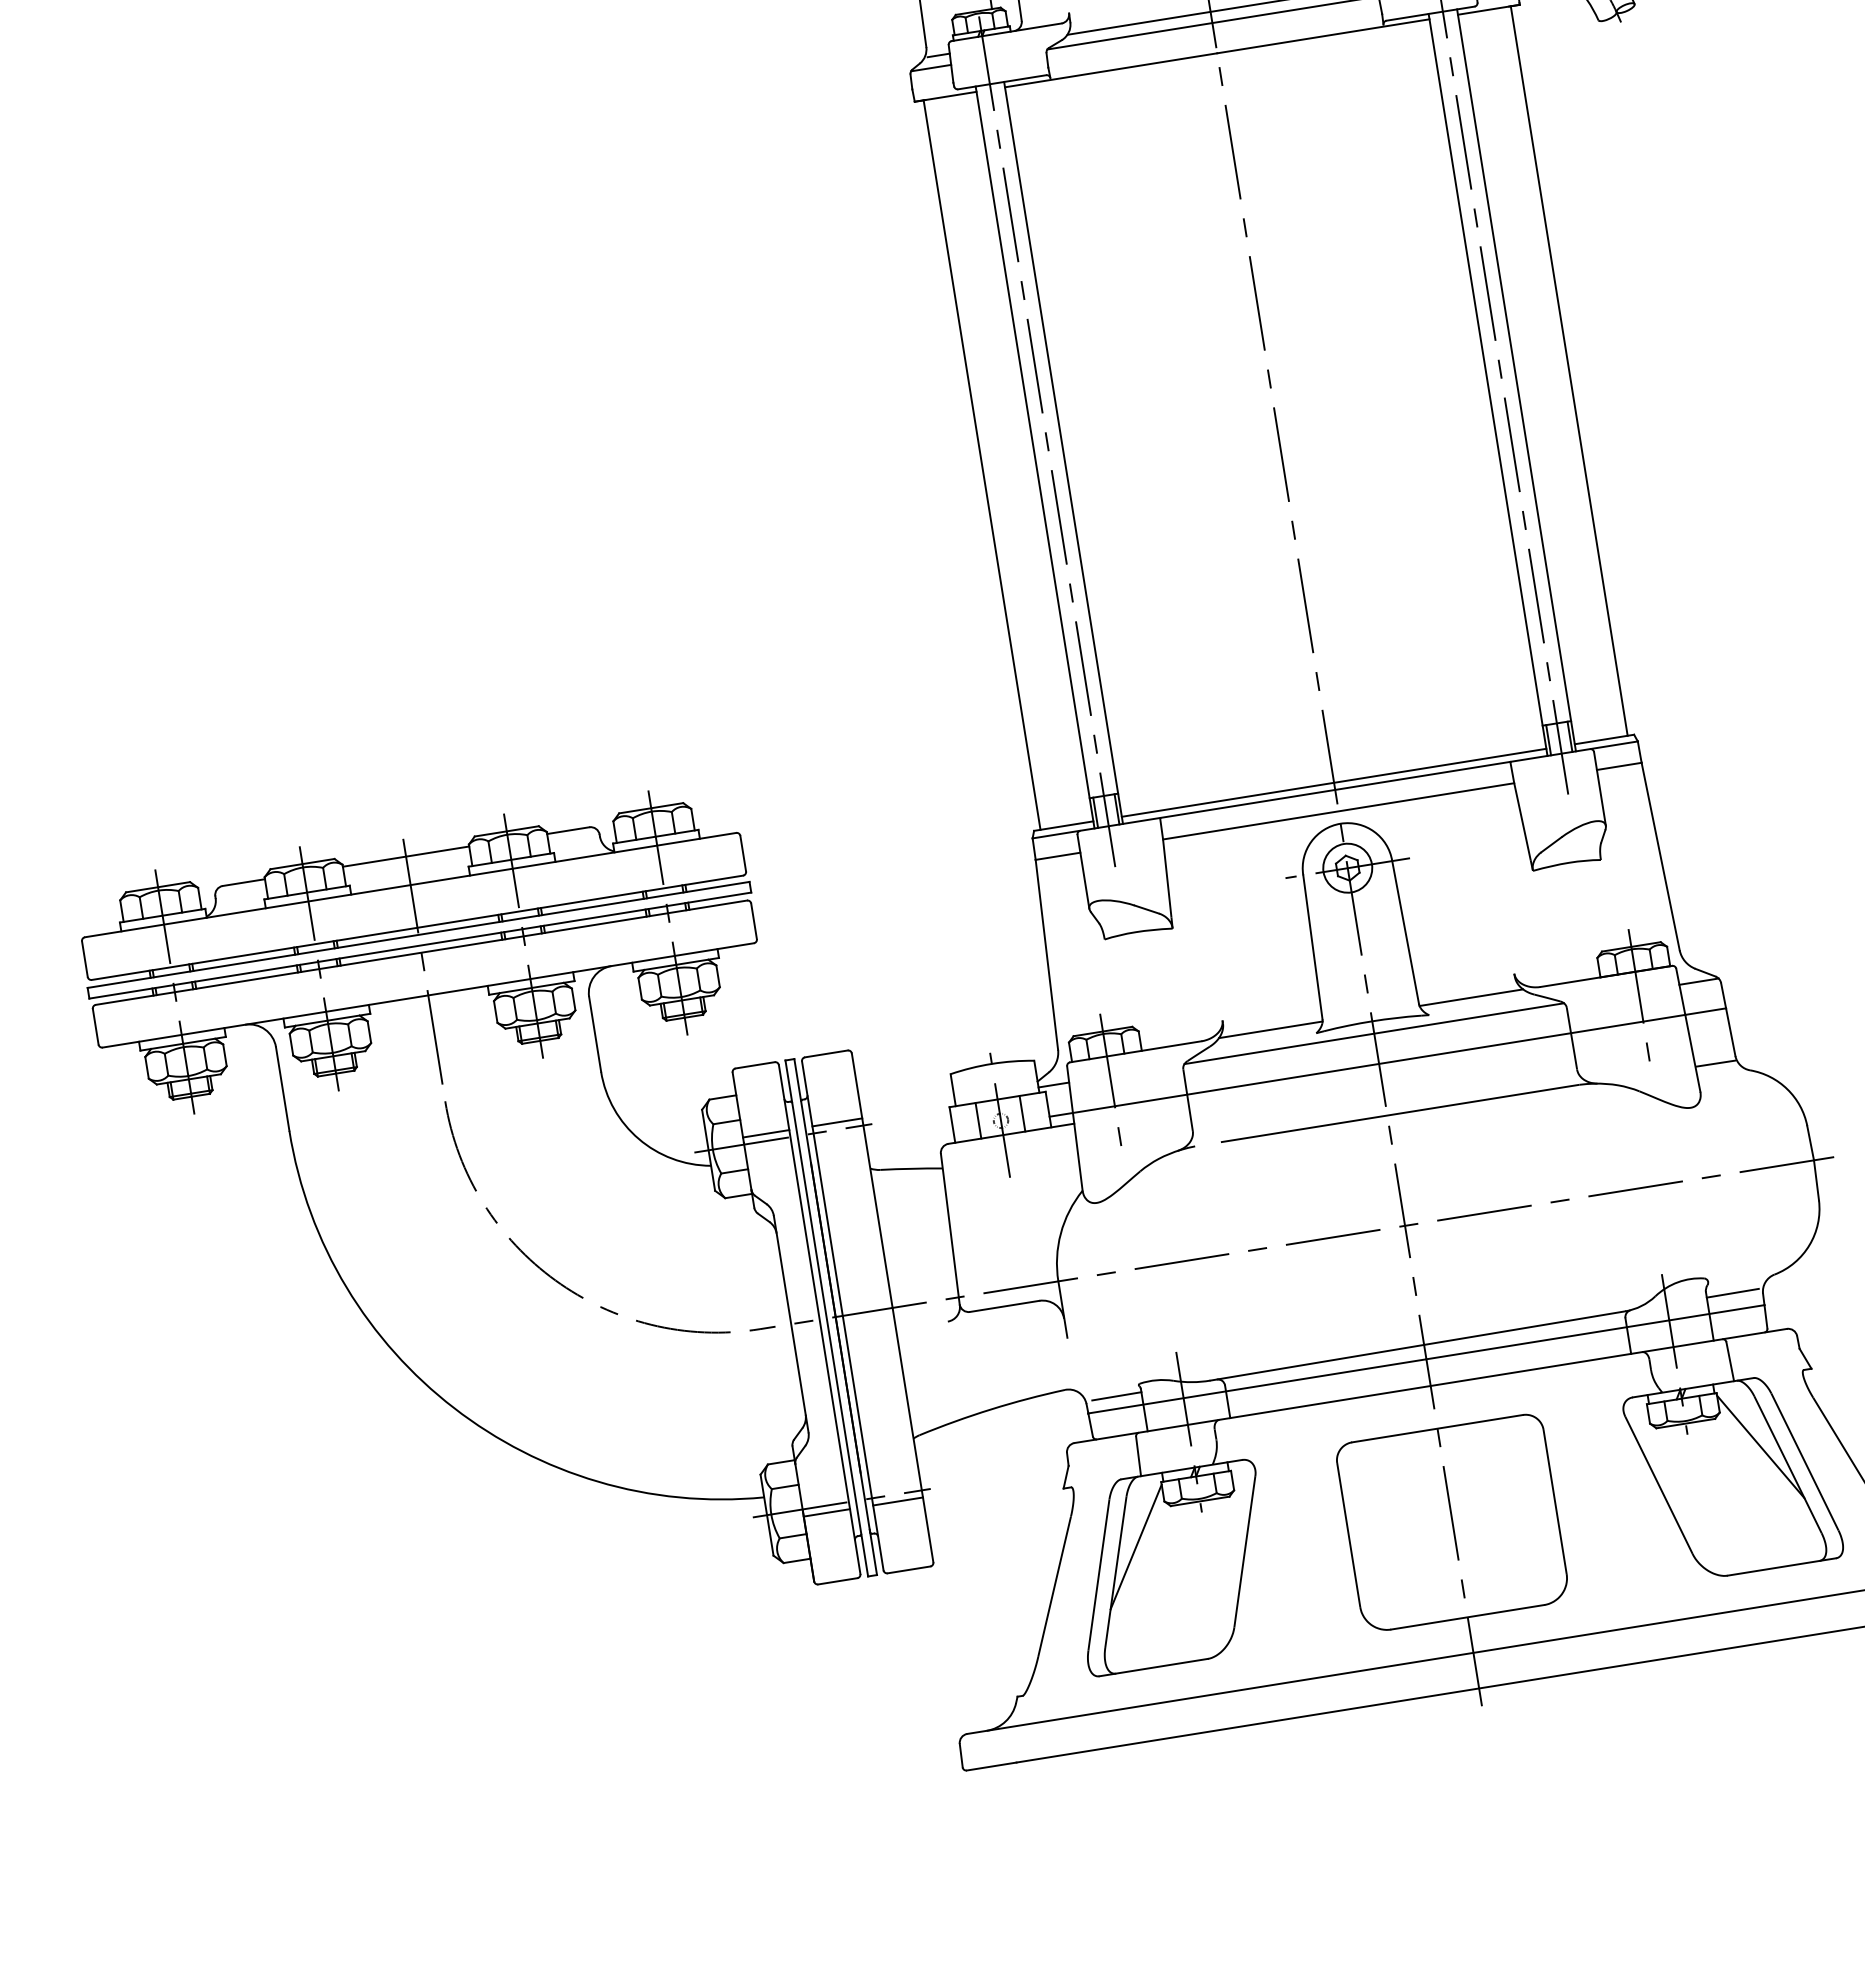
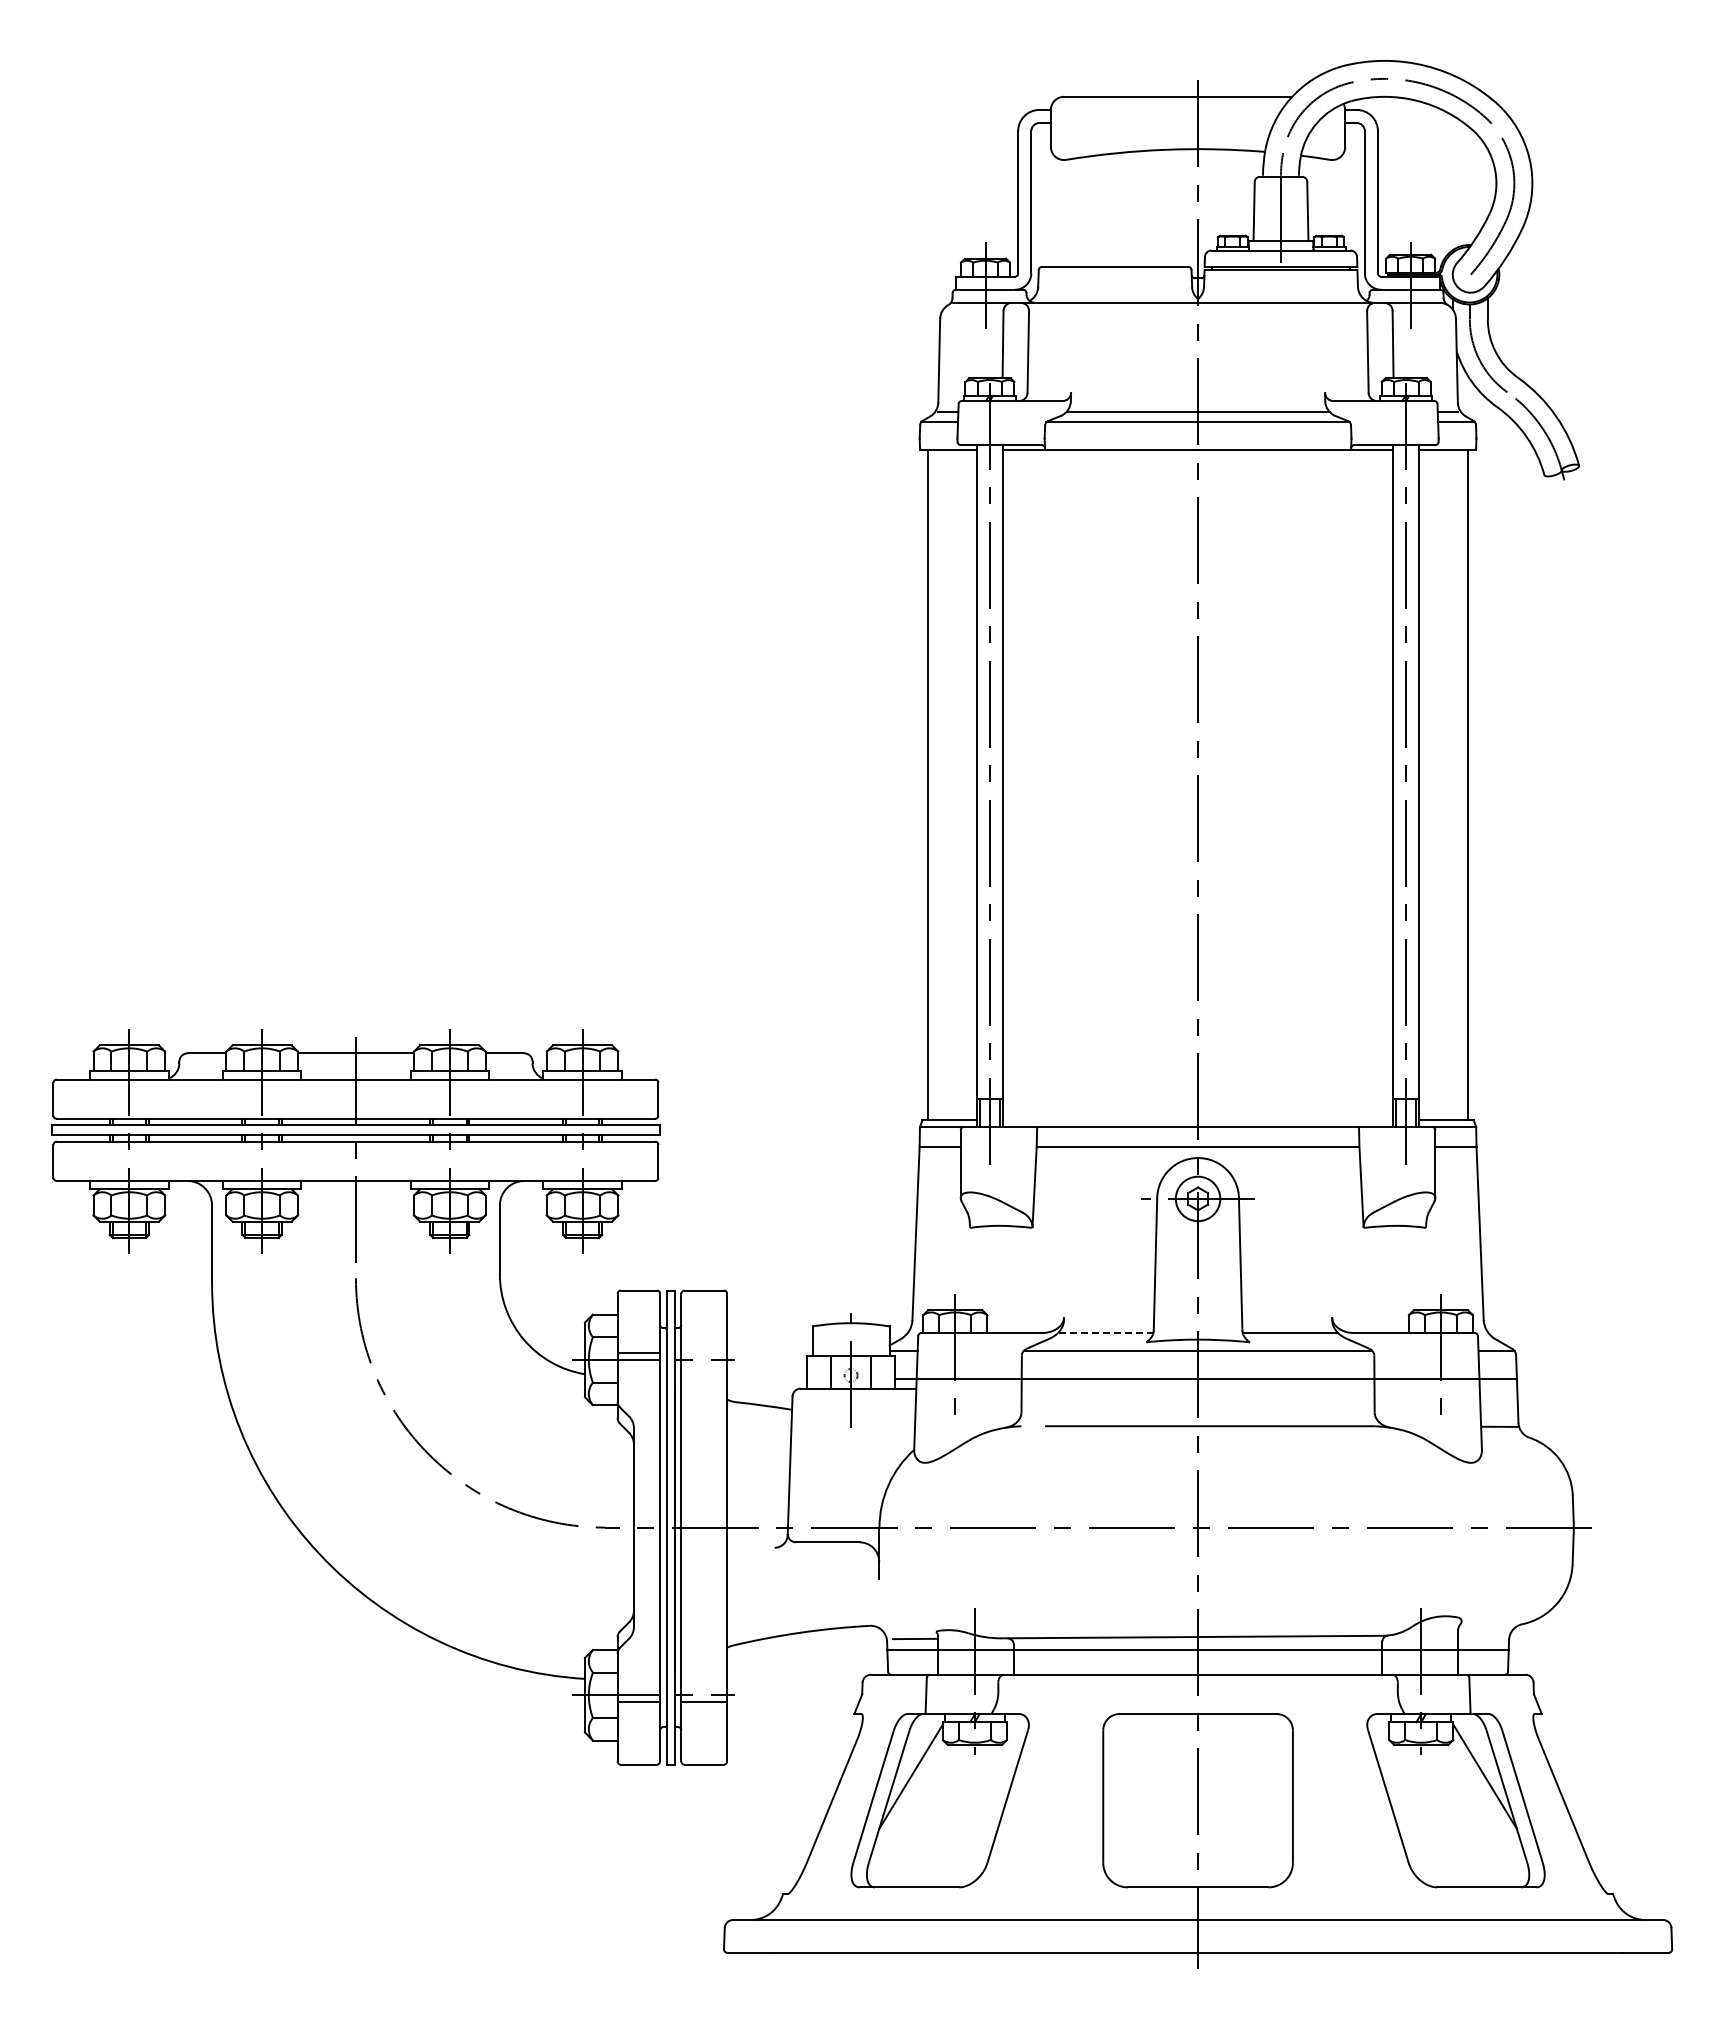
line: (1334, 782) -> (1198, 1120), removed
line: (1270, 1029) -> (1105, 1332), solid -> dashed
line: (837, 1122) -> (704, 1353), removed
line: (1733, 1292) -> (1482, 1634), removed

